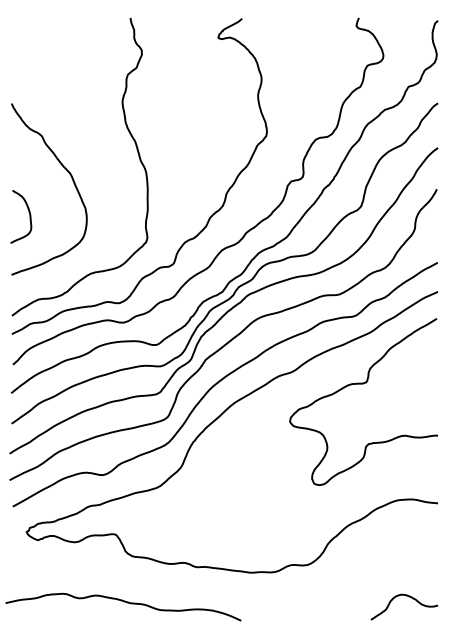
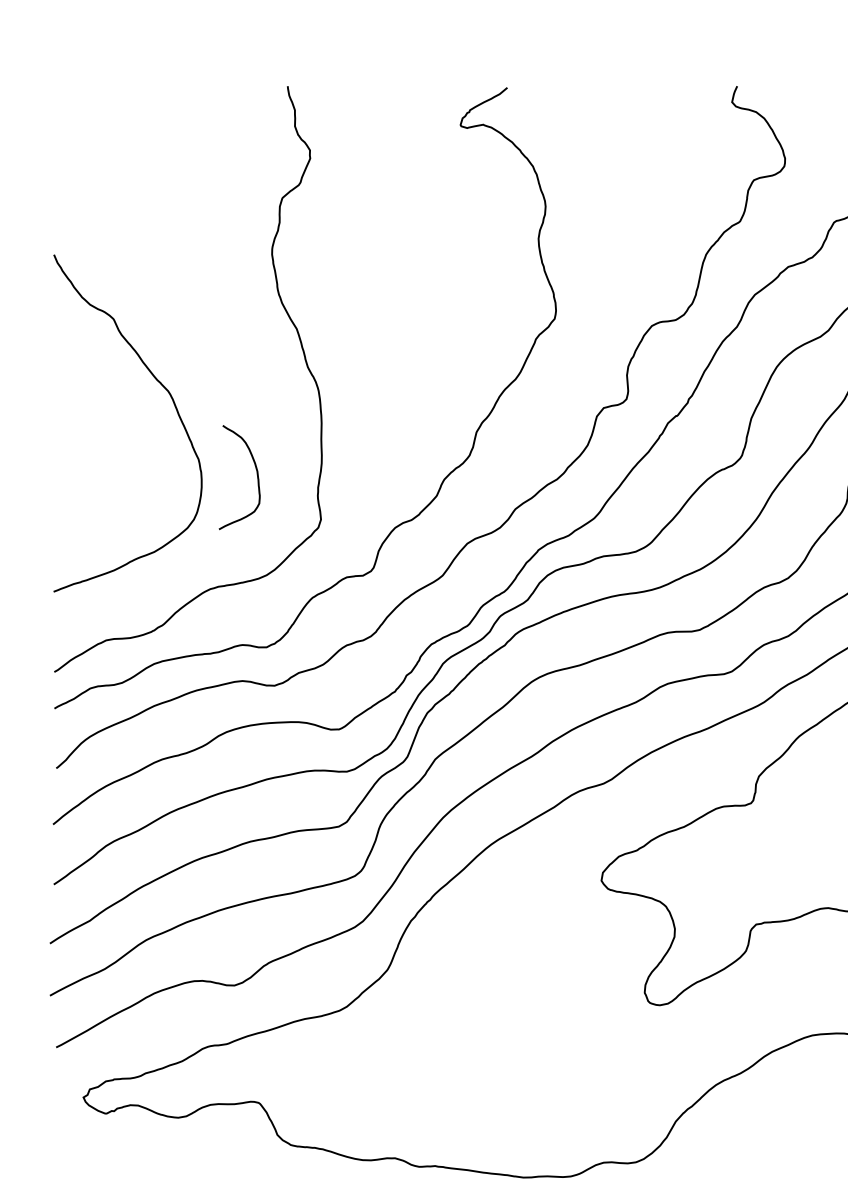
curve: (29, 216) -> (256, 476), moved

